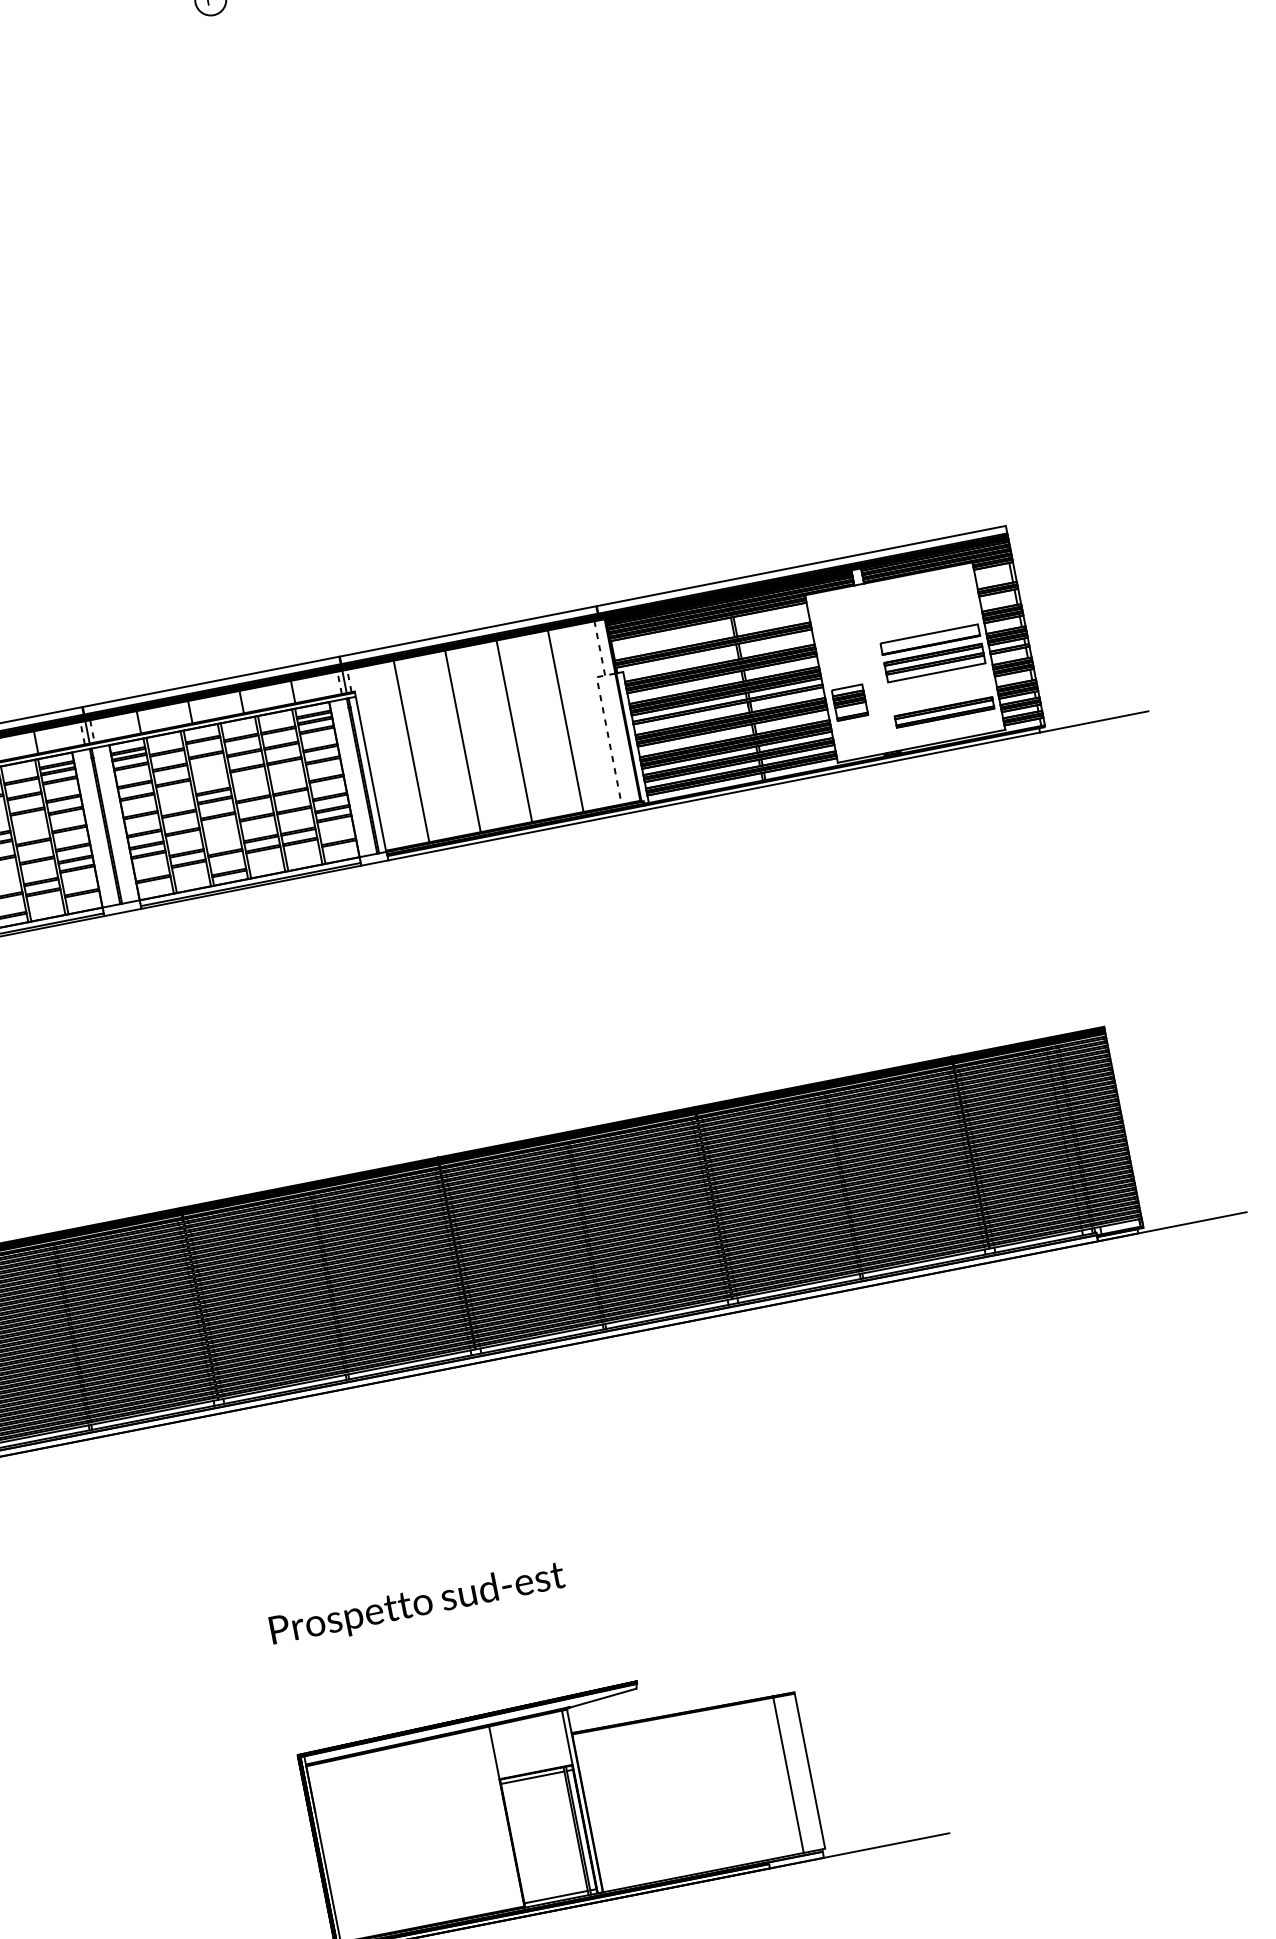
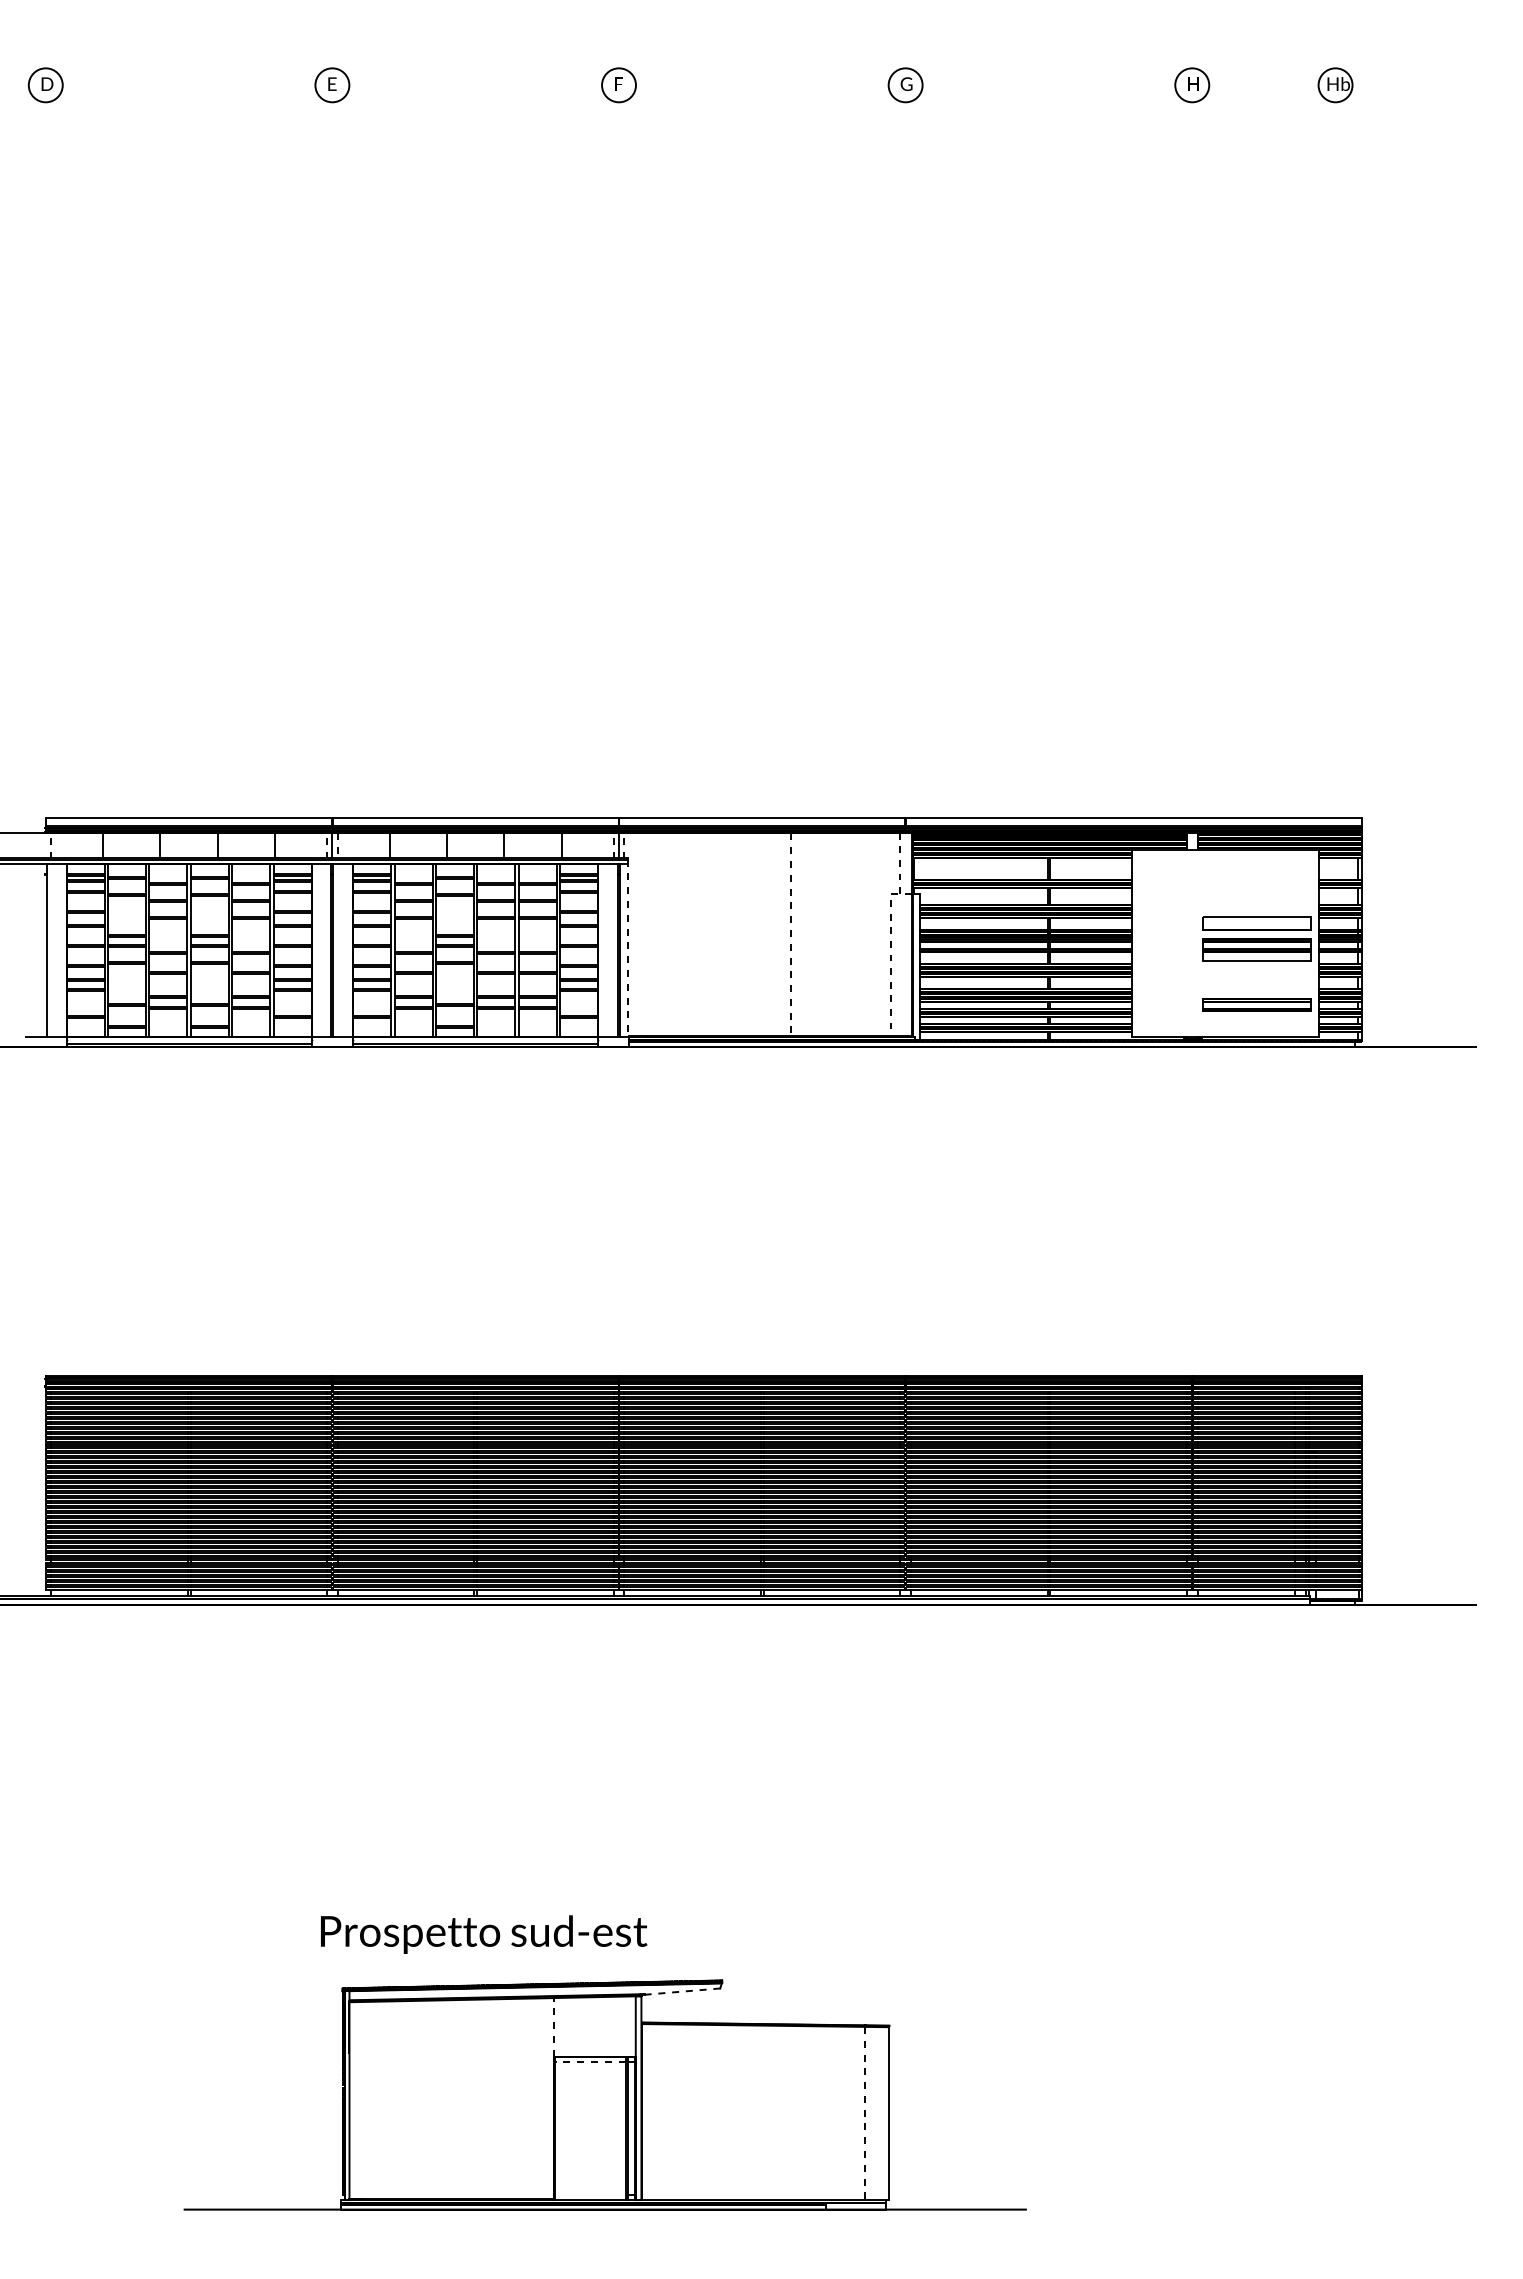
part: (850, 702) -> (1157, 974), removed
line: (565, 721) -> (848, 934), removed
line: (514, 732) -> (790, 935), solid -> dashed
line: (462, 741) -> (733, 934), removed
line: (411, 751) -> (676, 934), removed
line: (370, 772) -> (627, 948), solid -> dashed
text: (418, 1604) -> (484, 1934), moved
line: (603, 1698) -> (682, 1991), solid -> dashed
line: (494, 1752) -> (554, 2026), solid -> dashed
line: (788, 1775) -> (865, 2113), solid -> dashed
line: (532, 1778) -> (589, 2062), solid -> dashed
line: (555, 1897) -> (589, 2195), removed

